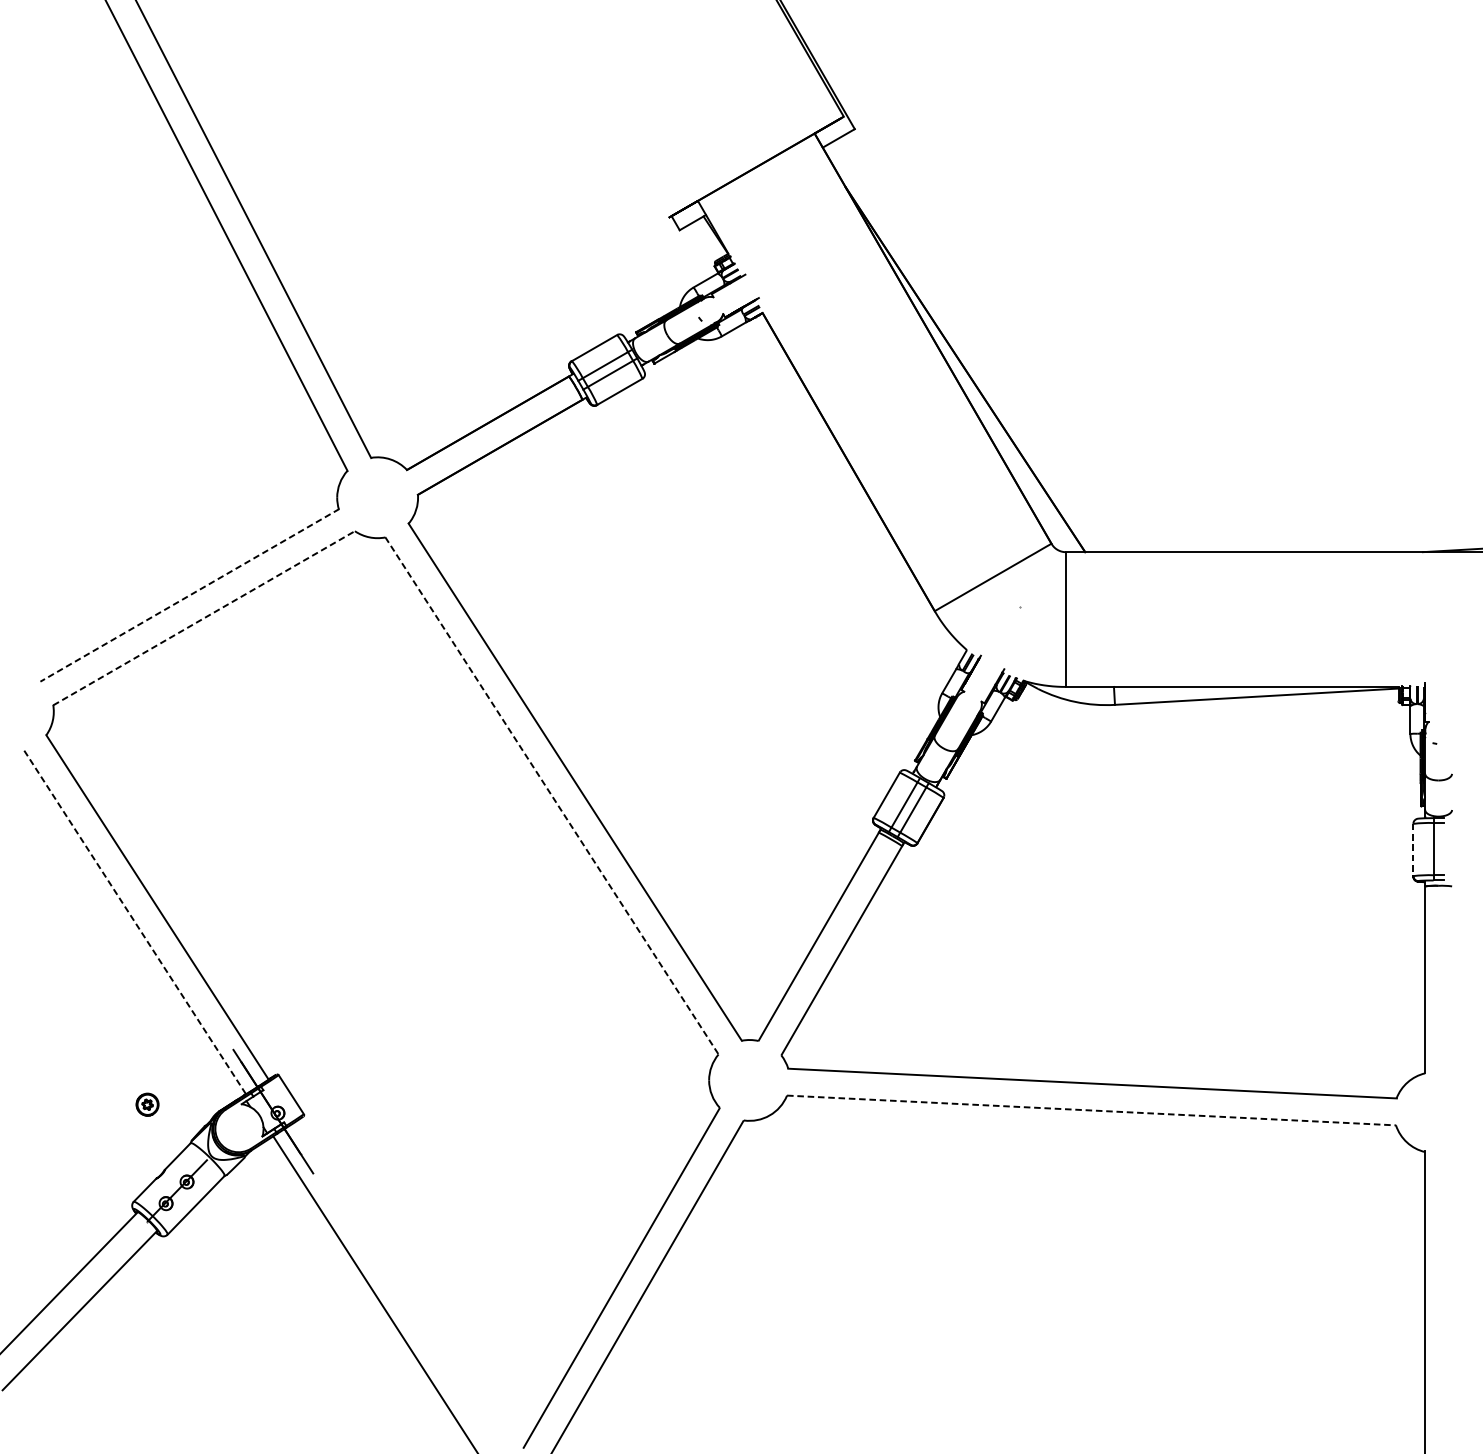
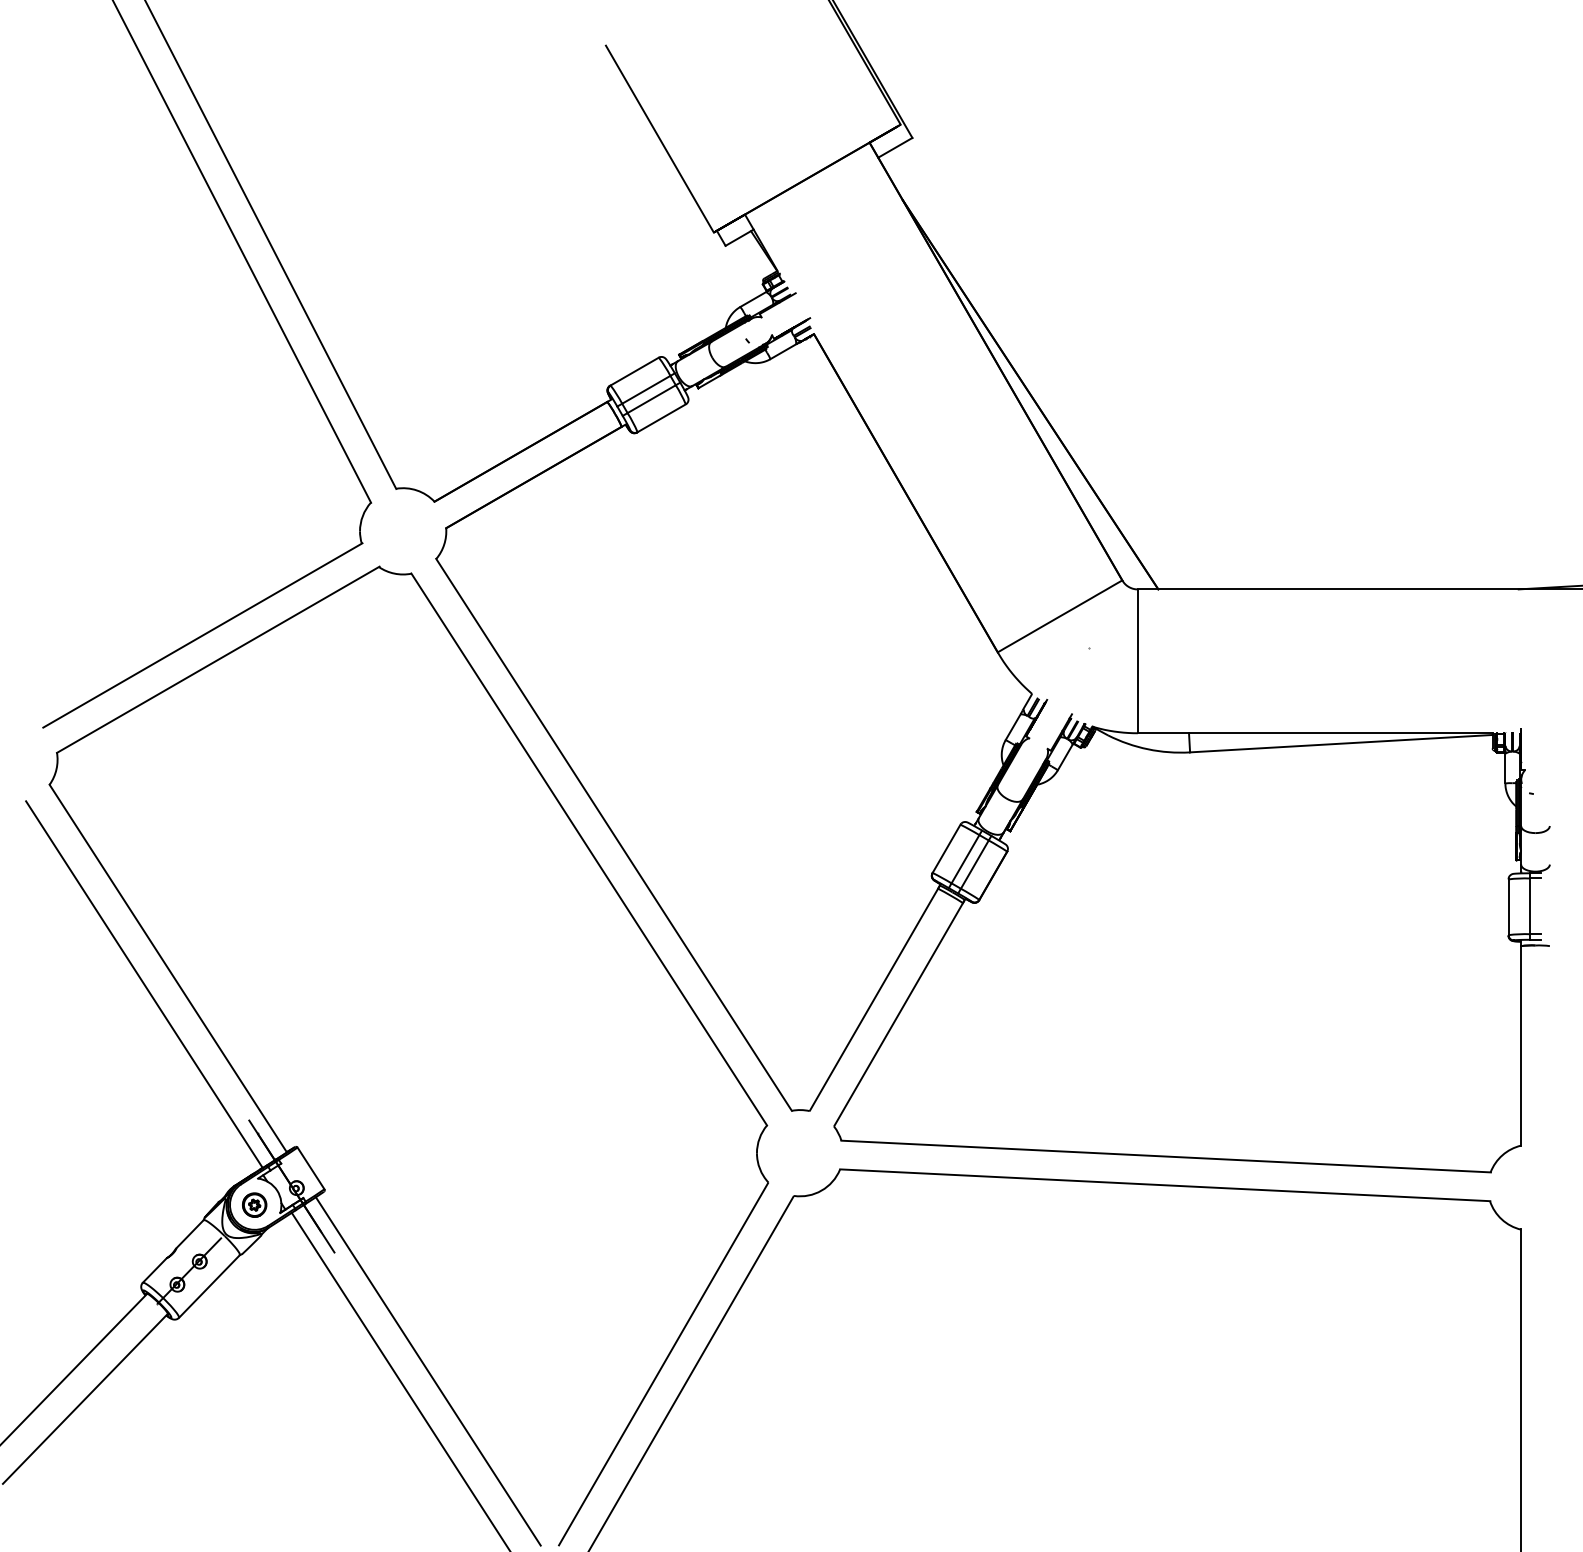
line: (617, 129) -> (659, 138), added
line: (189, 595) -> (202, 635), dashed -> solid
line: (204, 617) -> (218, 659), dashed -> solid
line: (552, 795) -> (589, 849), dashed -> solid
line: (1413, 850) -> (1508, 907), dashed -> solid
line: (135, 923) -> (144, 985), dashed -> solid
part: (147, 1104) -> (254, 1204), moved
line: (1091, 1110) -> (1165, 1185), dashed -> solid
line: (400, 1284) -> (427, 1371), added

